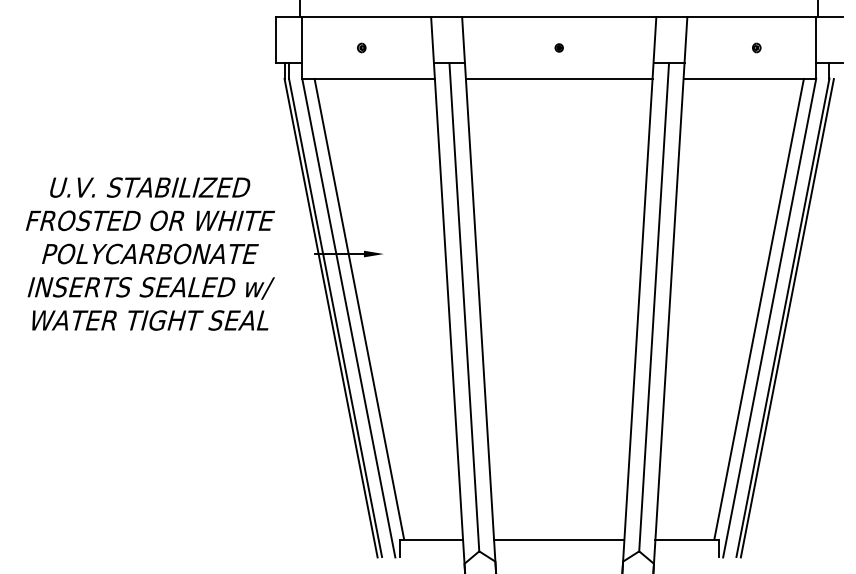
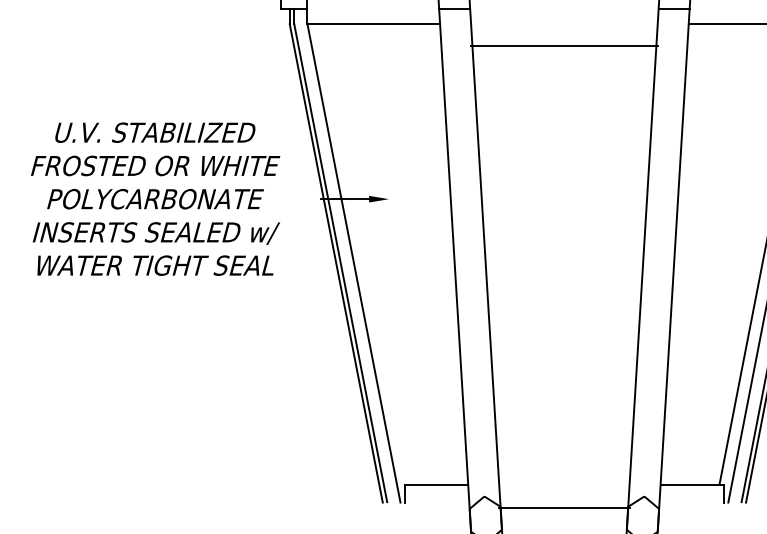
line: (558, 79) -> (563, 46), moved
line: (464, 307) -> (469, 252), removed
line: (654, 307) -> (659, 252), removed
line: (359, 309) -> (364, 254), removed
line: (559, 539) -> (564, 507), moved

